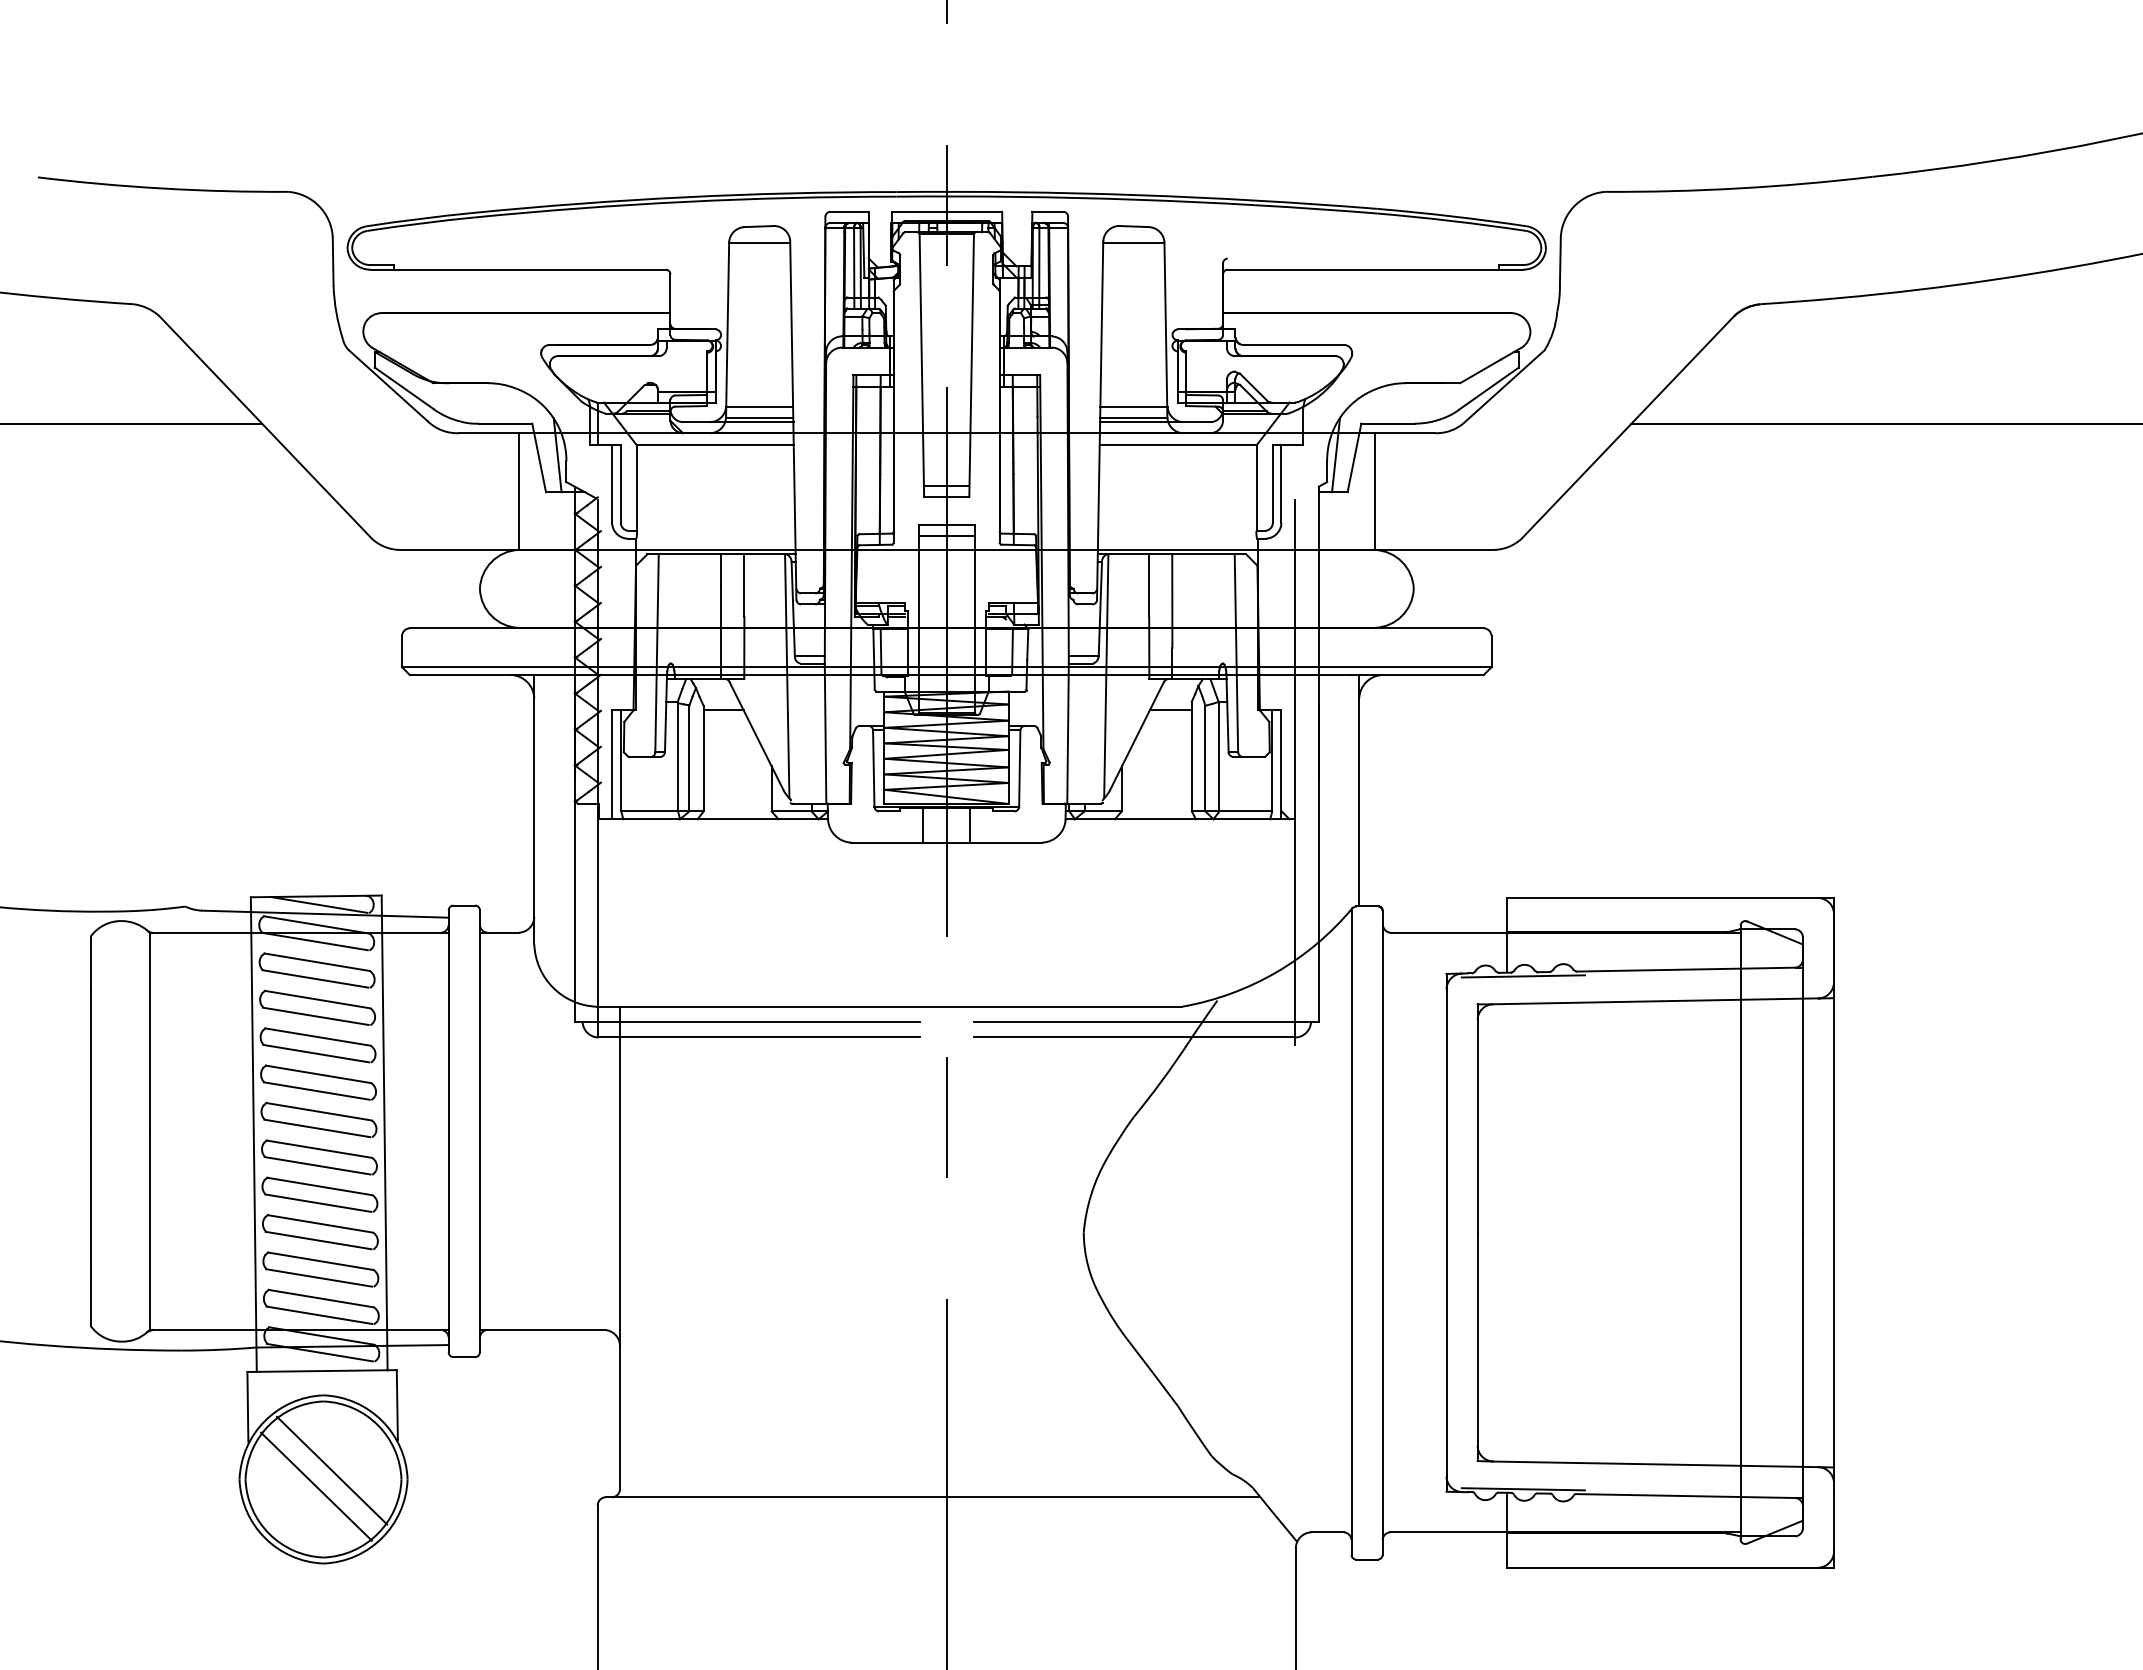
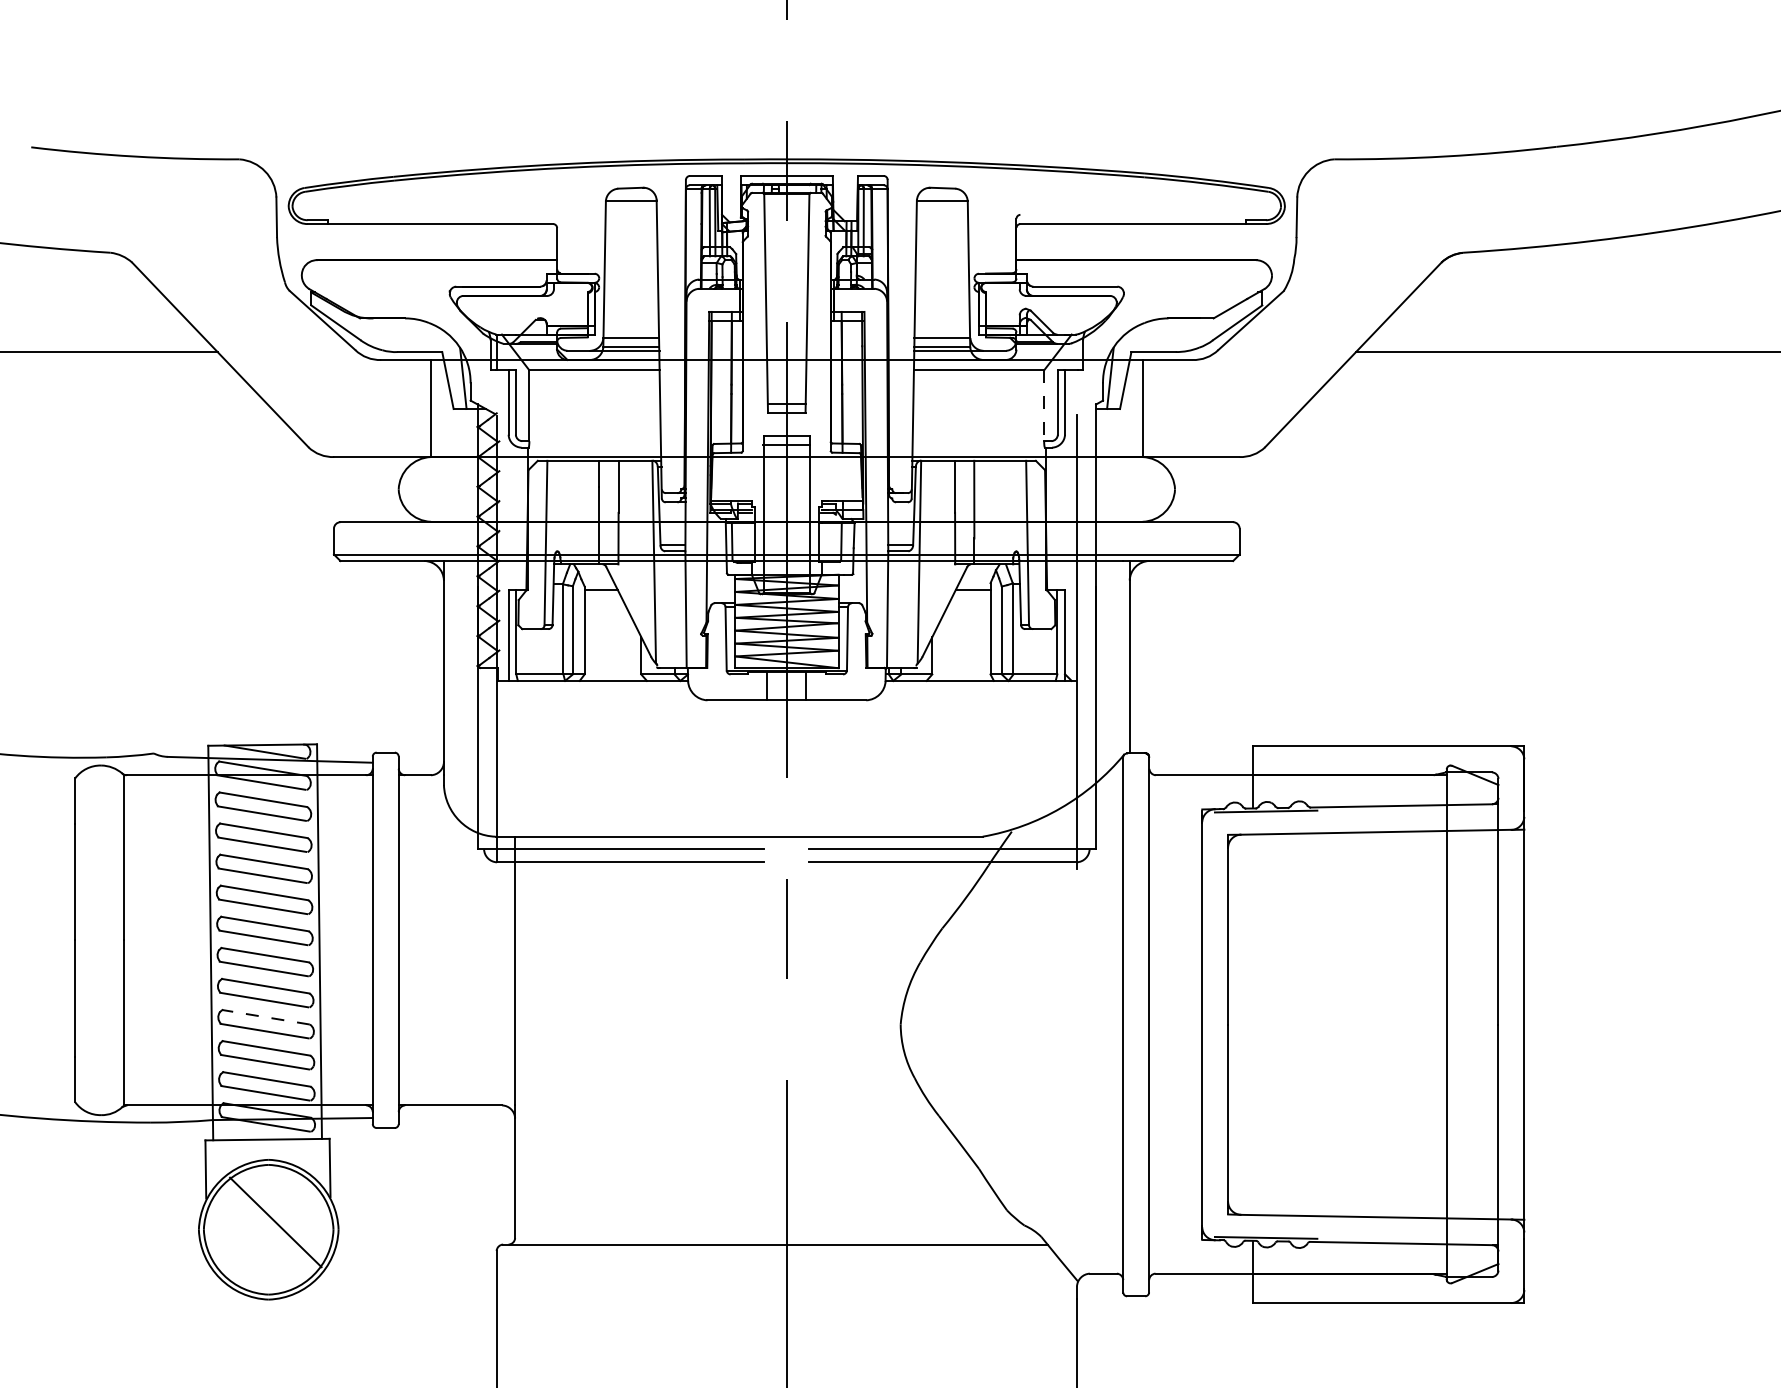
line: (1256, 488) -> (1044, 405), solid -> dashed
line: (319, 1223) -> (265, 1016), solid -> dashed
line: (316, 1486) -> (262, 1235), removed

